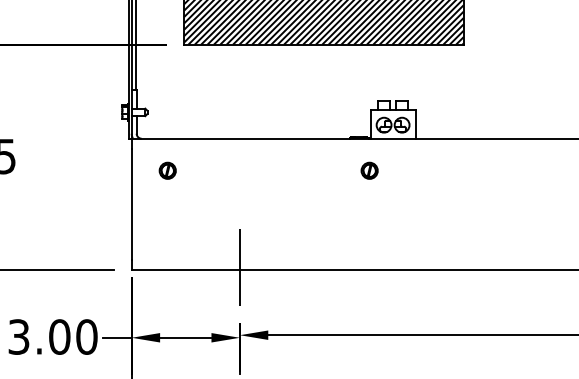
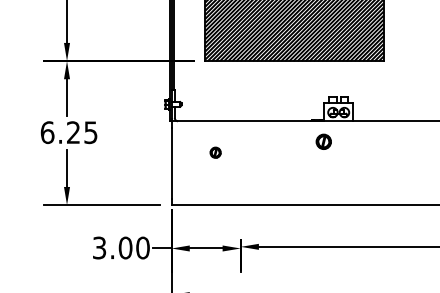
part: (167, 170) -> (215, 152), moved
part: (369, 170) -> (323, 141), size x1.4
line: (239, 267) -> (240, 203), removed

